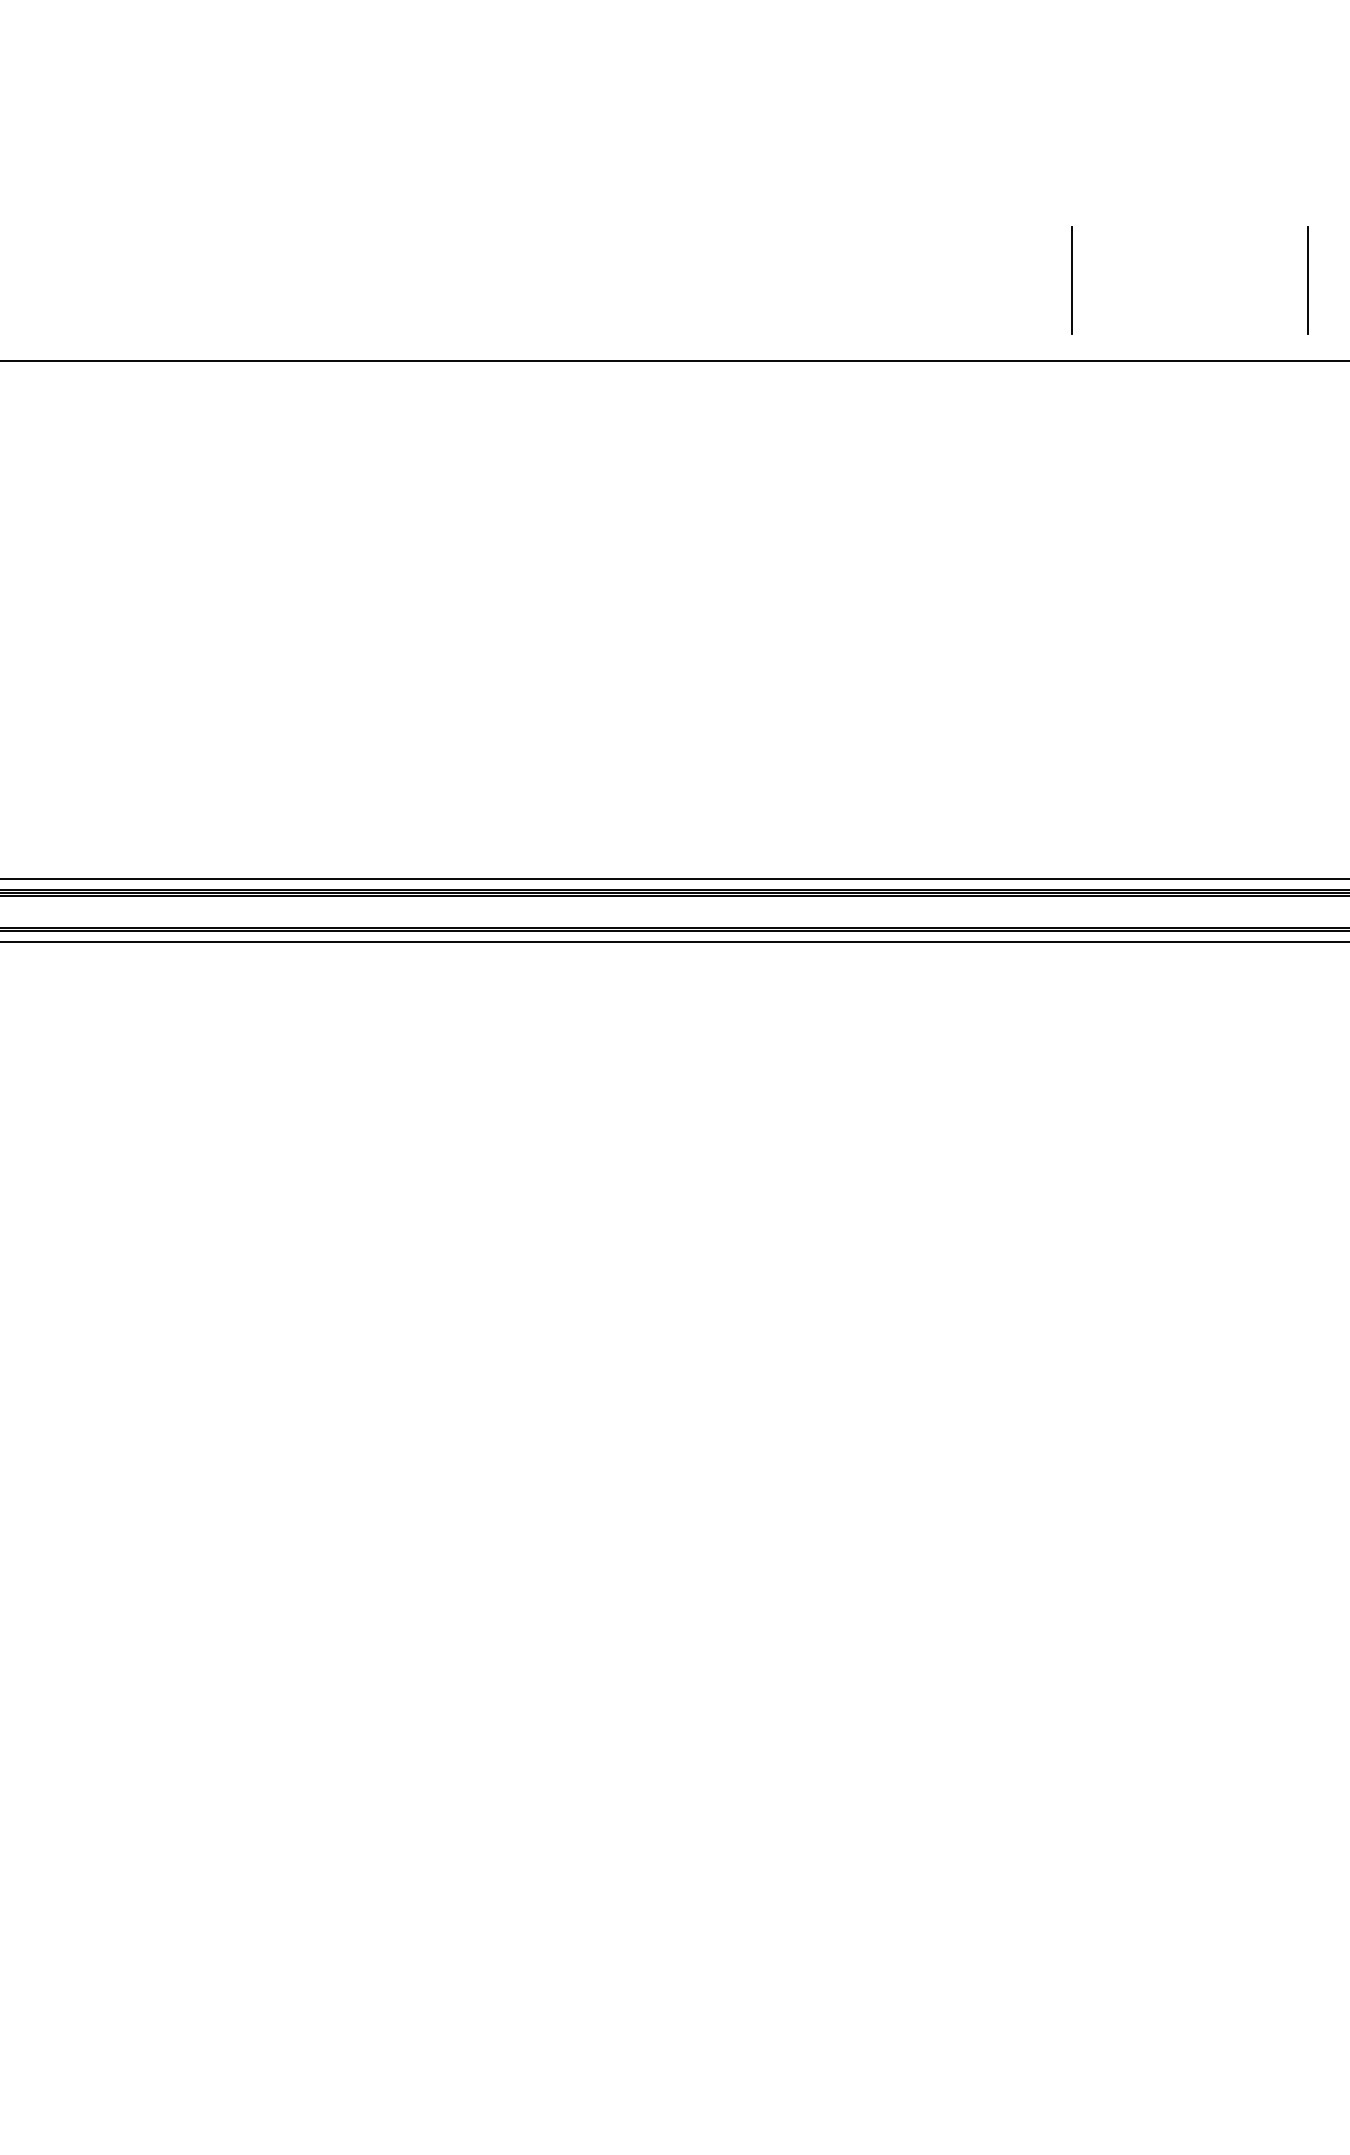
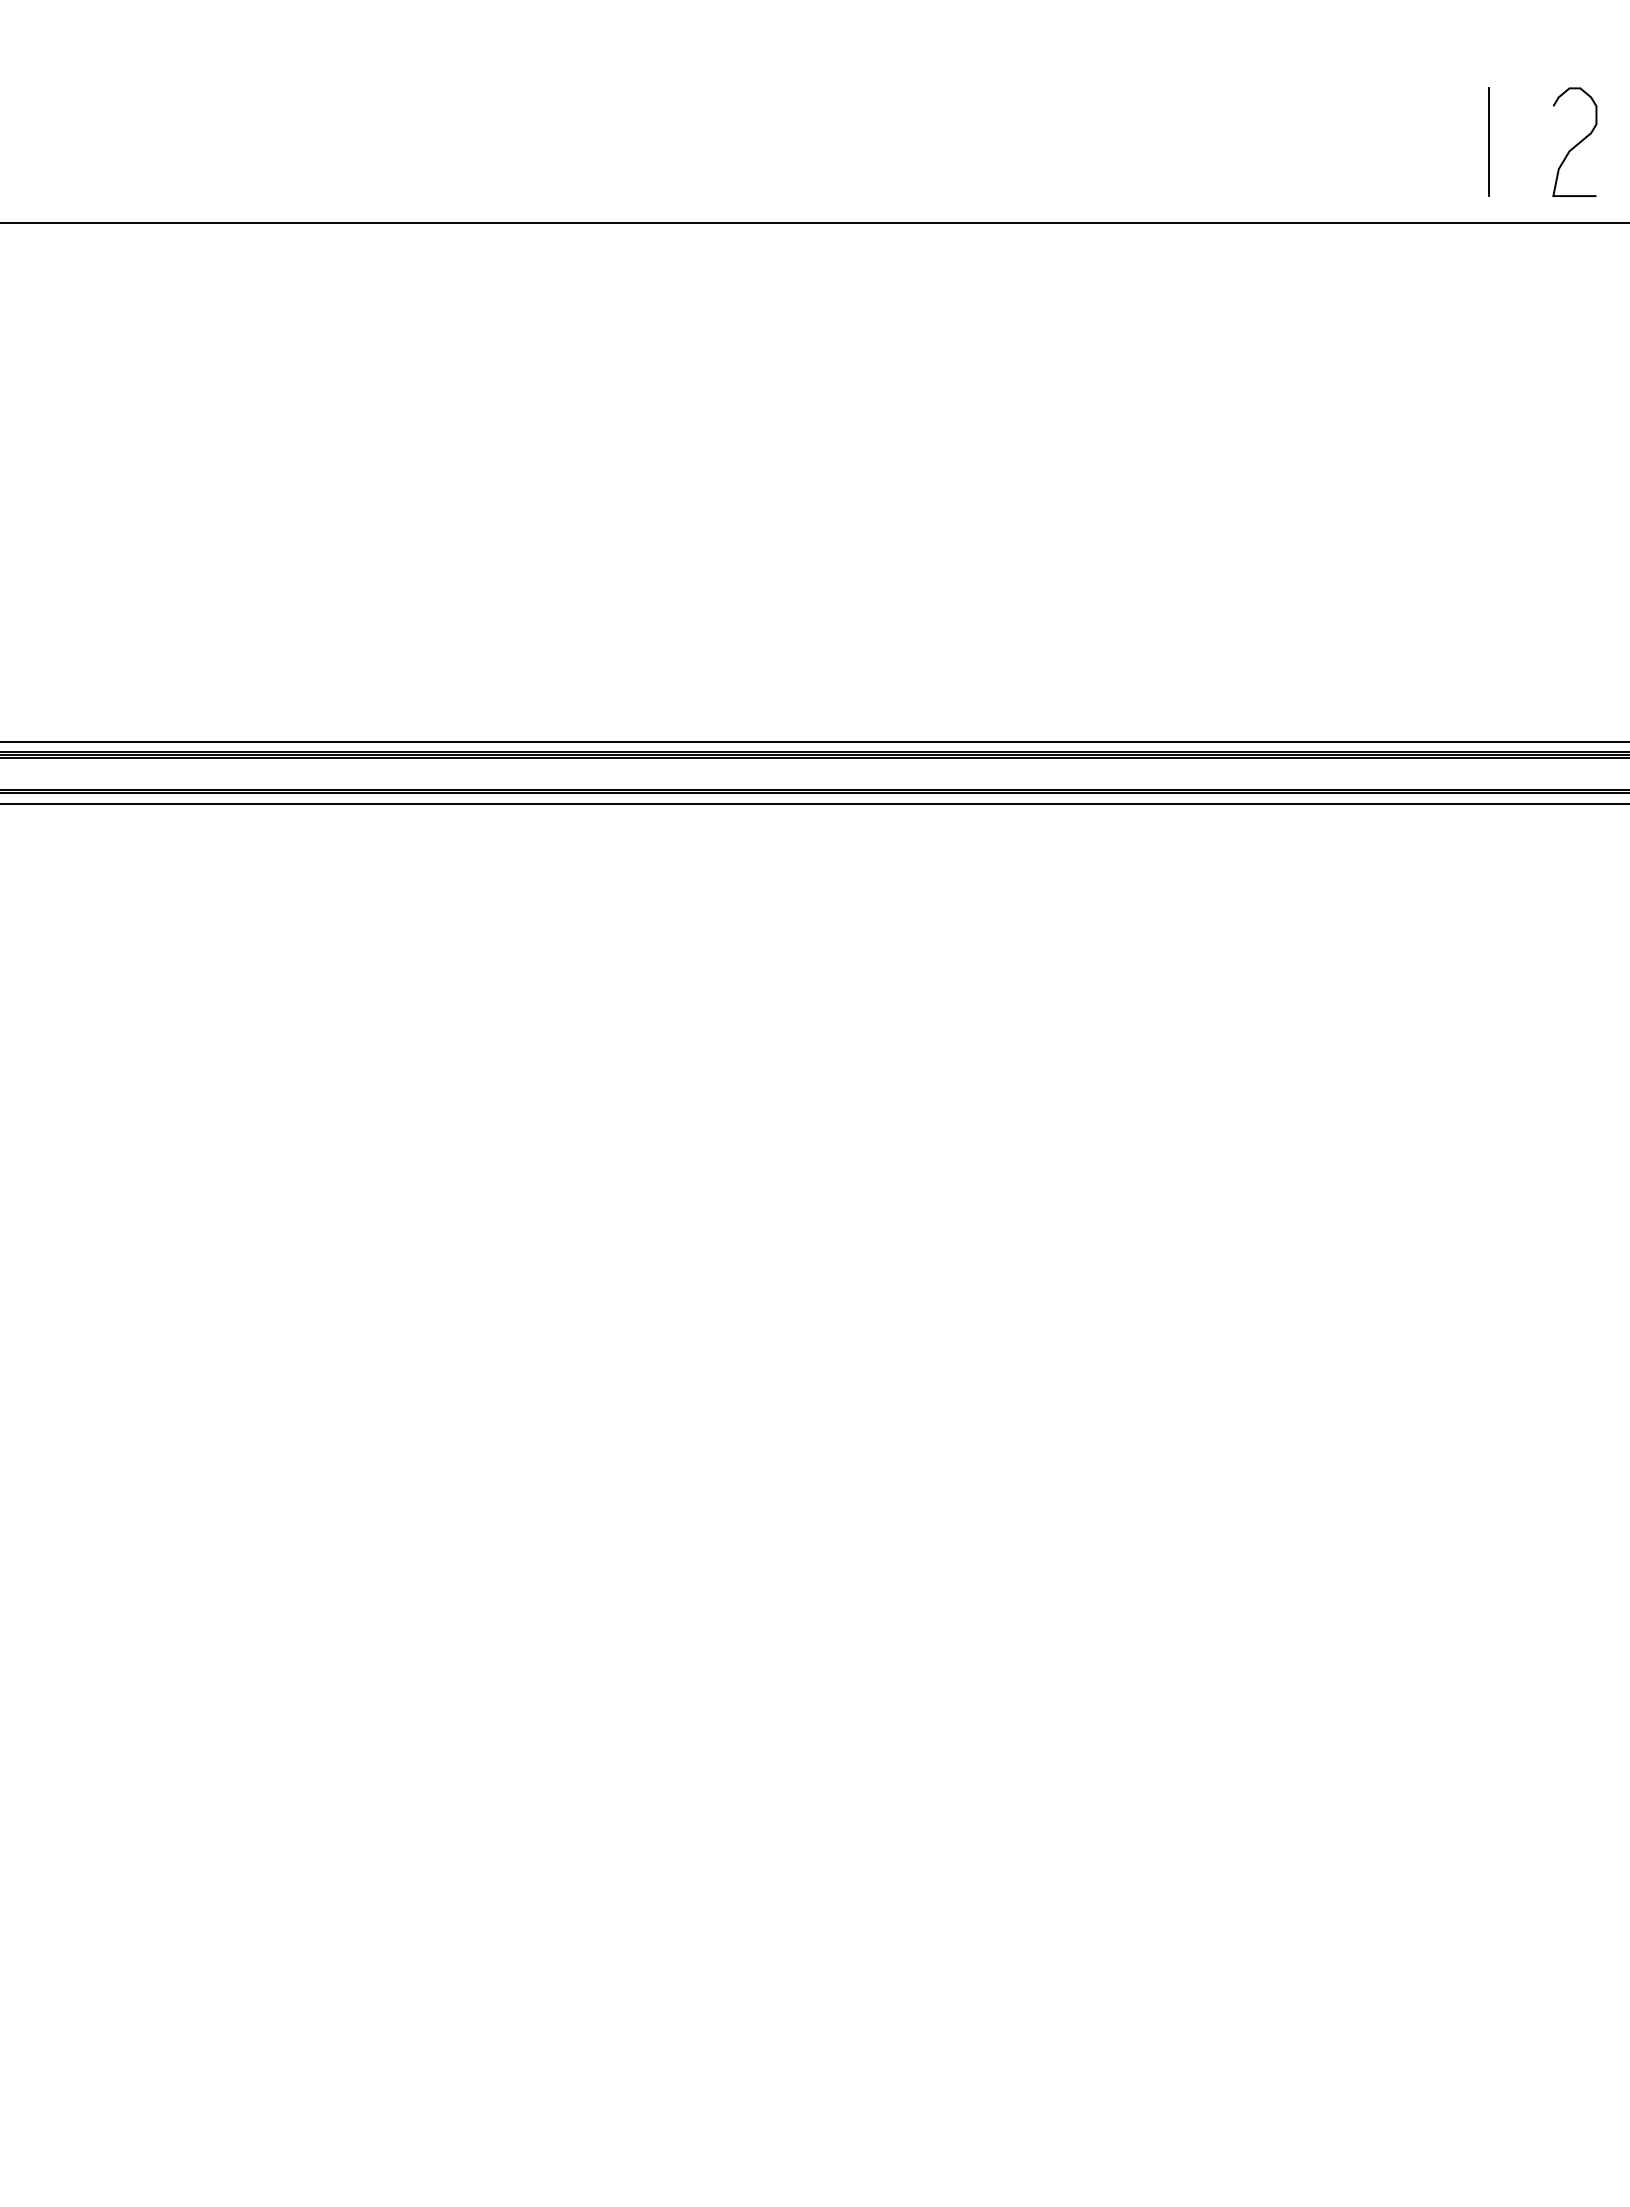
line: (1072, 279) -> (1252, 141), removed

